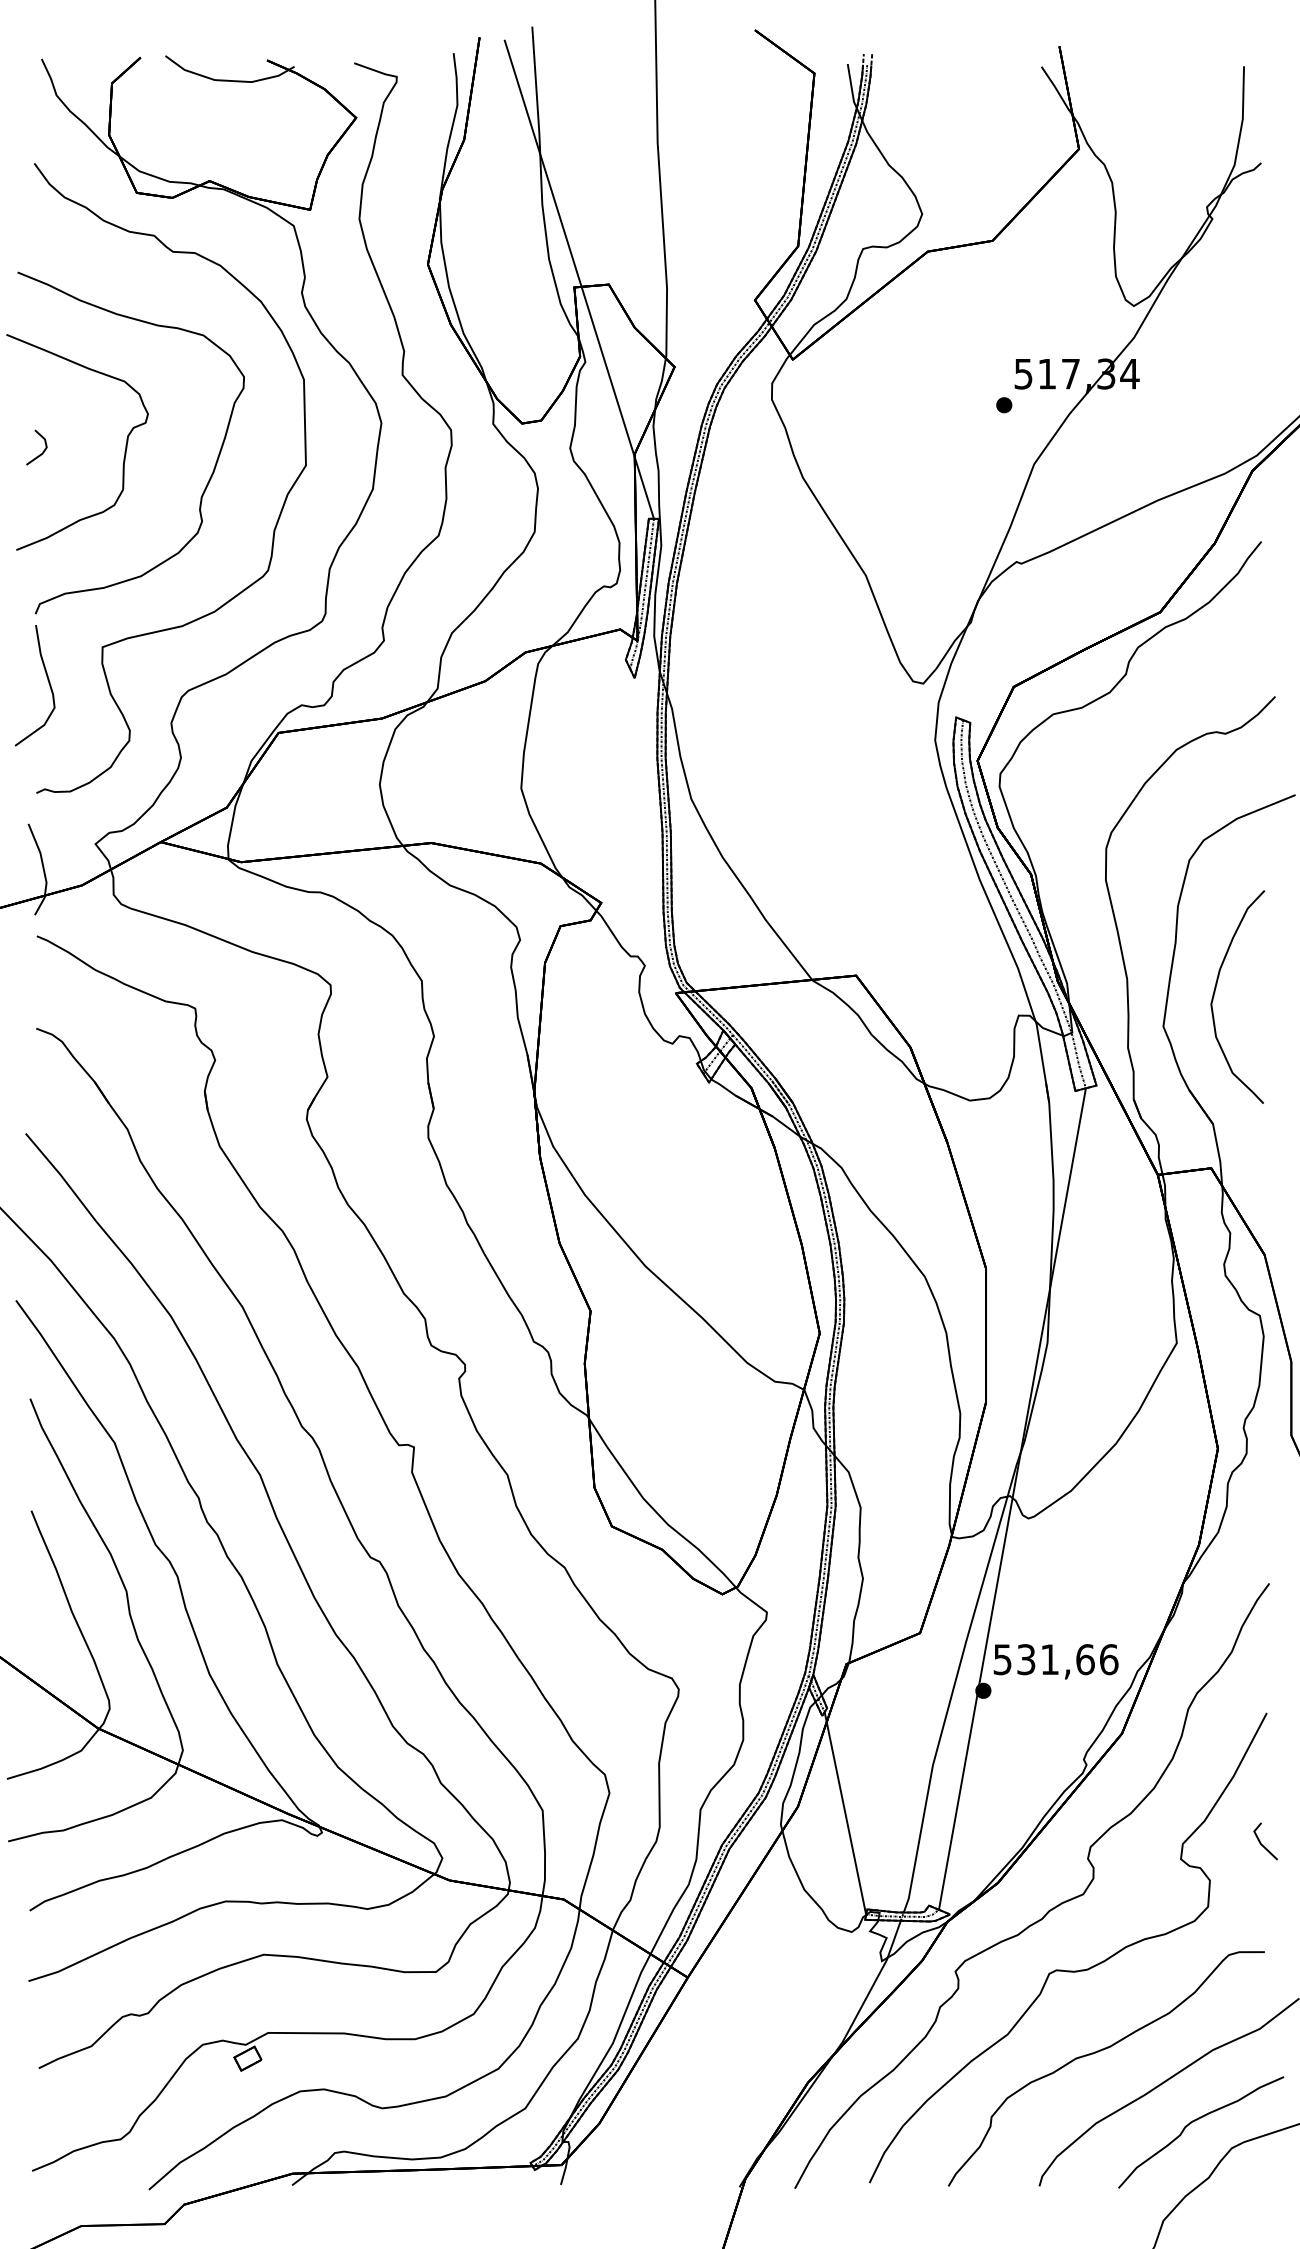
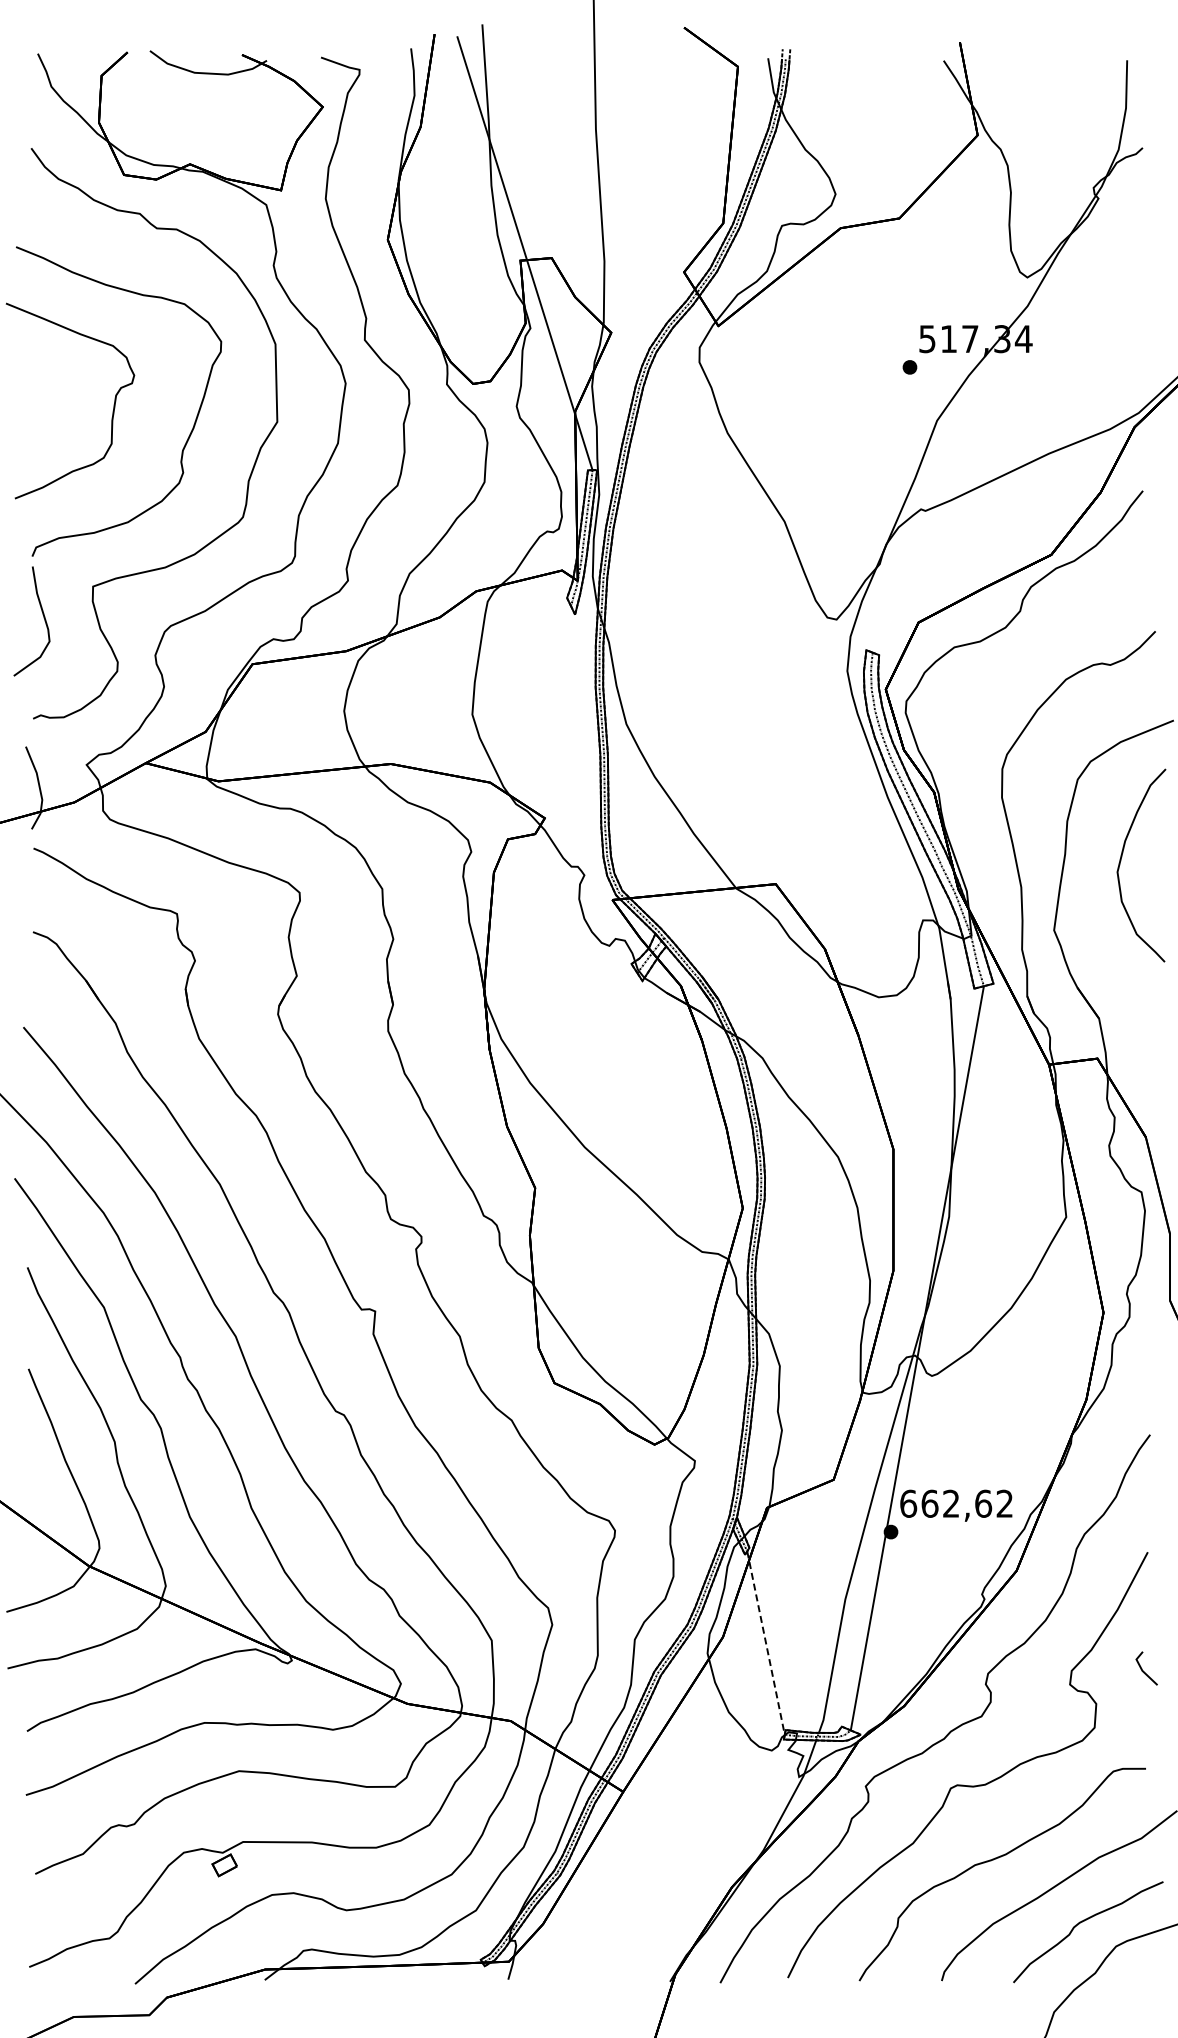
line: (42, 451) -> (38, 409), removed
curve: (1215, 992) -> (1121, 861), moved
text: (1055, 1659) -> (956, 1503), 531,66 -> 662,62
line: (845, 1813) -> (766, 1643), solid -> dashed

